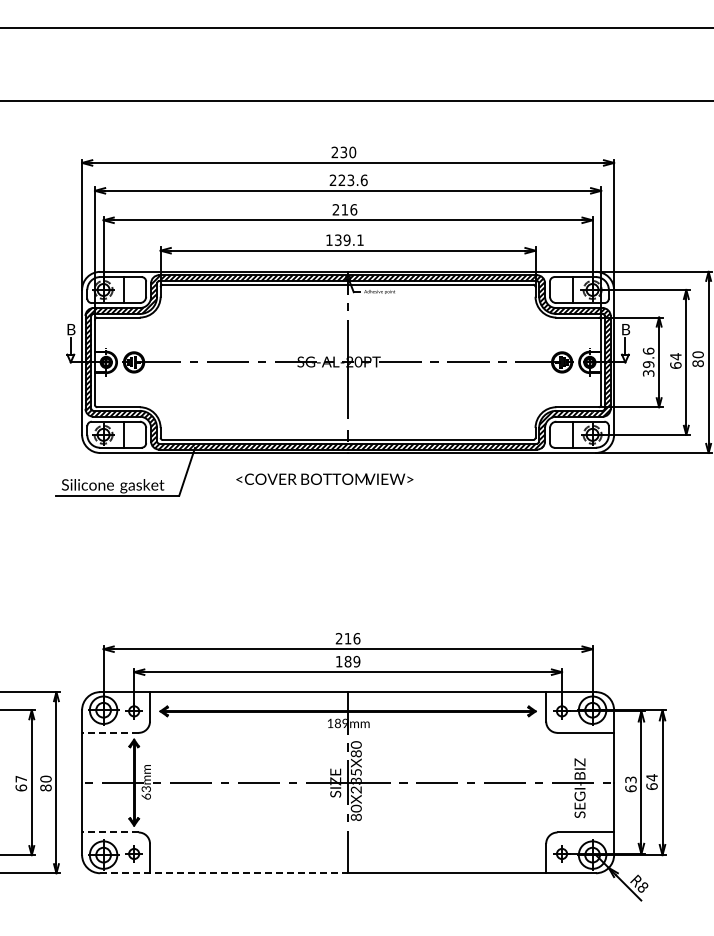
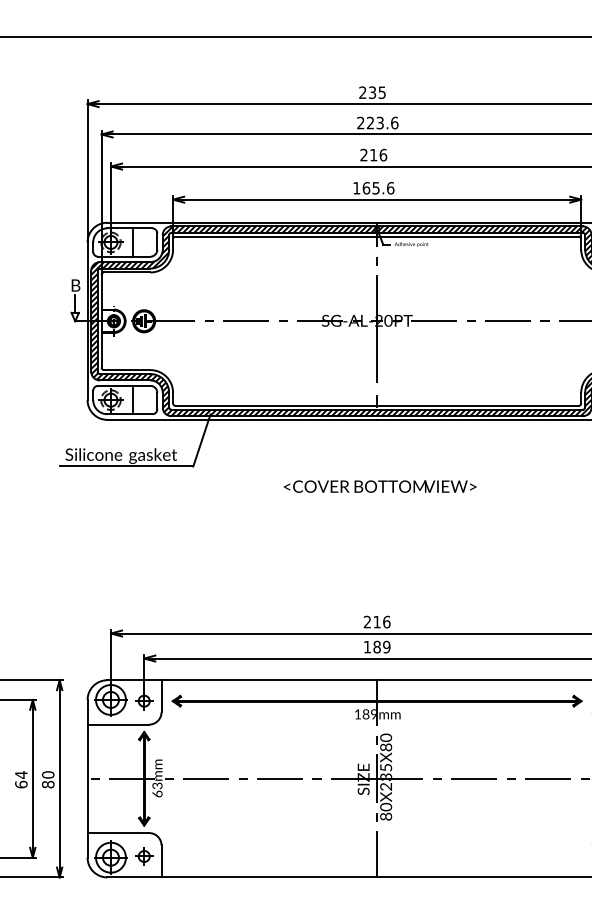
text: (352, 152) -> (381, 92), 230 -> 235
text: (348, 239) -> (377, 187), 139.1 -> 165.6
text: (324, 478) -> (379, 485), moved
line: (109, 732) -> (117, 724), dashed -> solid
text: (20, 778) -> (20, 774), 67 -> 64
line: (109, 832) -> (117, 833), dashed -> solid
line: (224, 873) -> (242, 877), dashed -> solid

